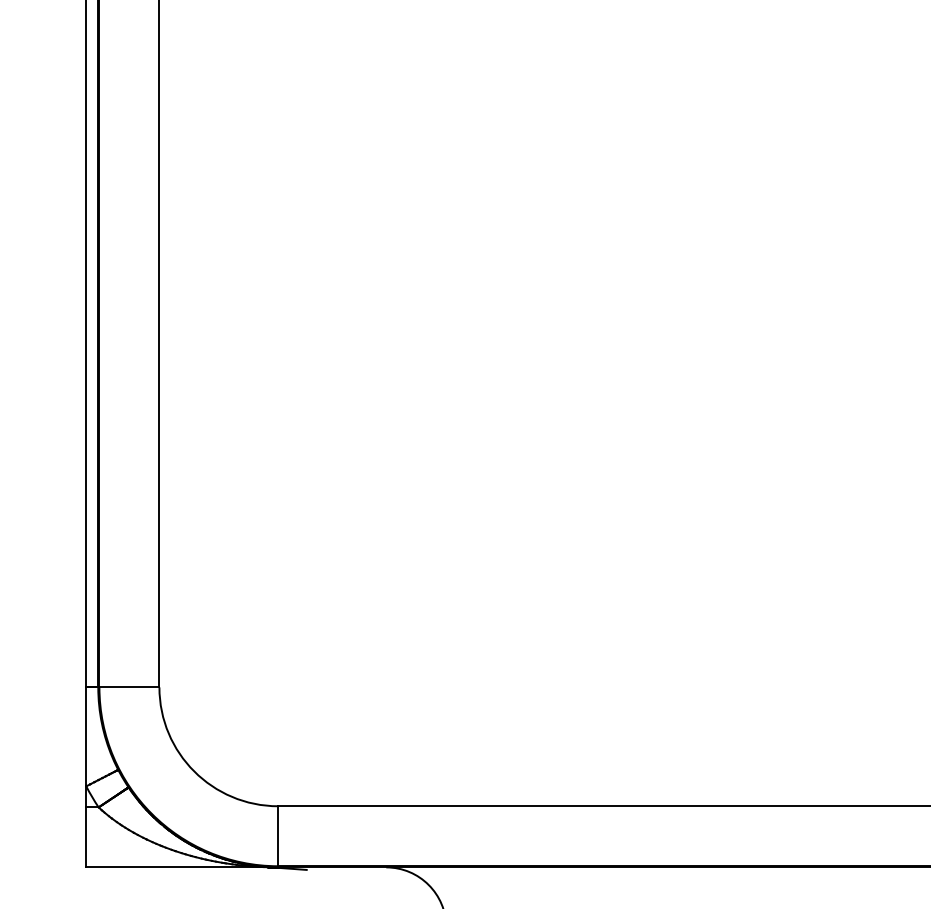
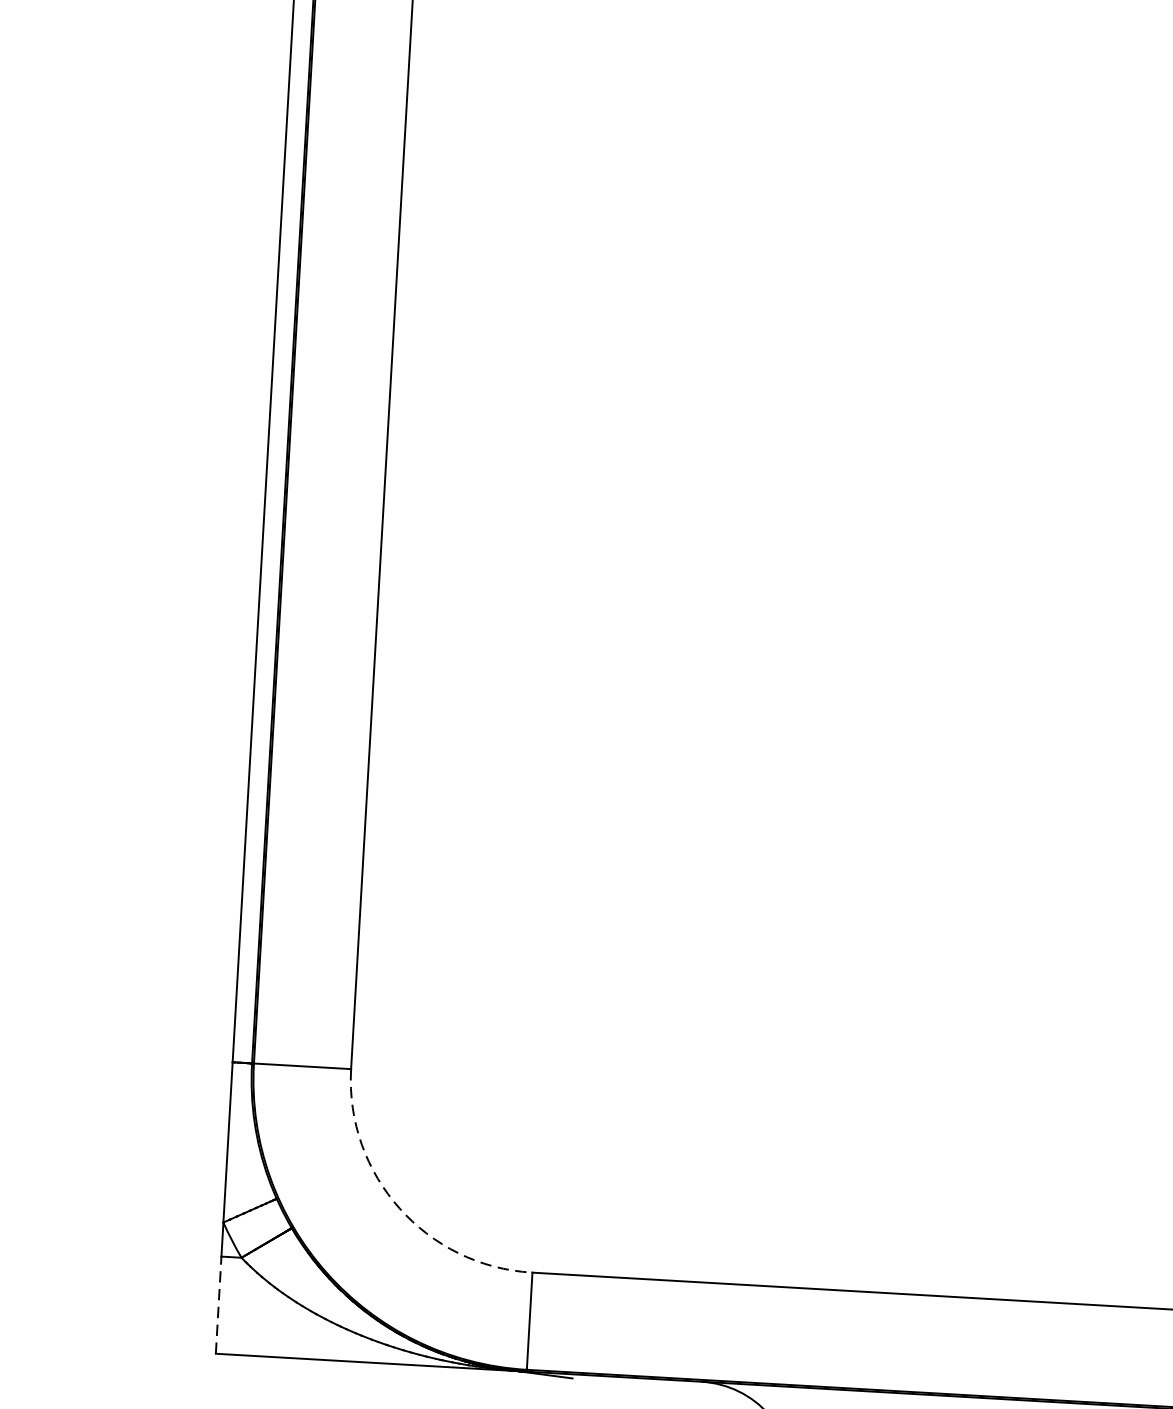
arc: (194, 771) -> (400, 1208), solid -> dashed
line: (86, 836) -> (219, 1303), solid -> dashed

